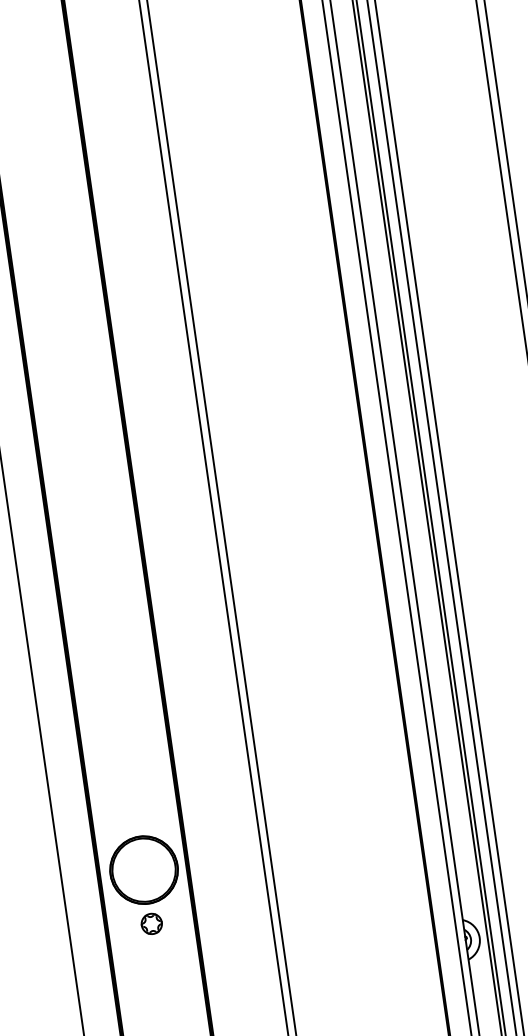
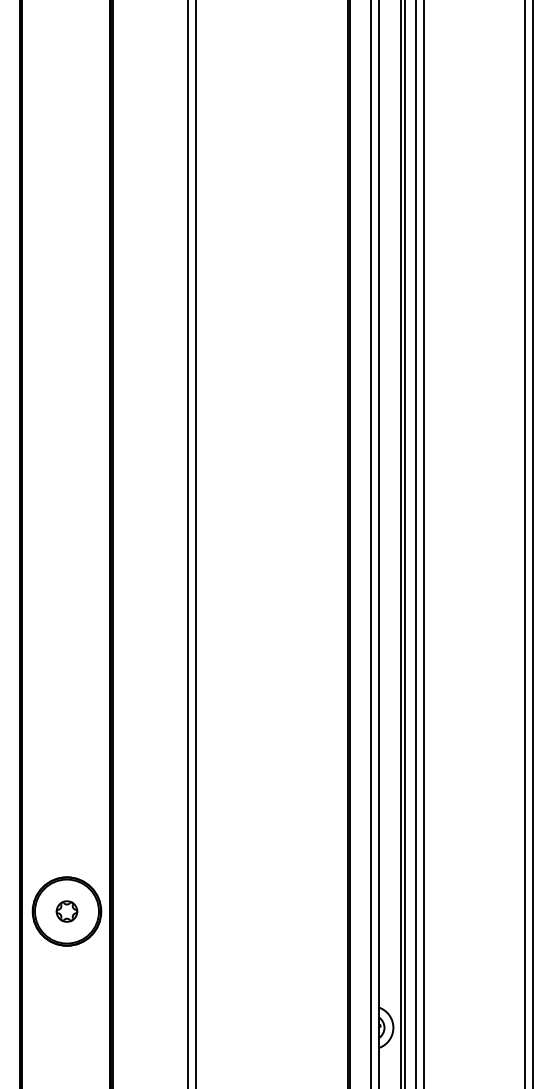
part: (151, 923) -> (66, 911), moved

